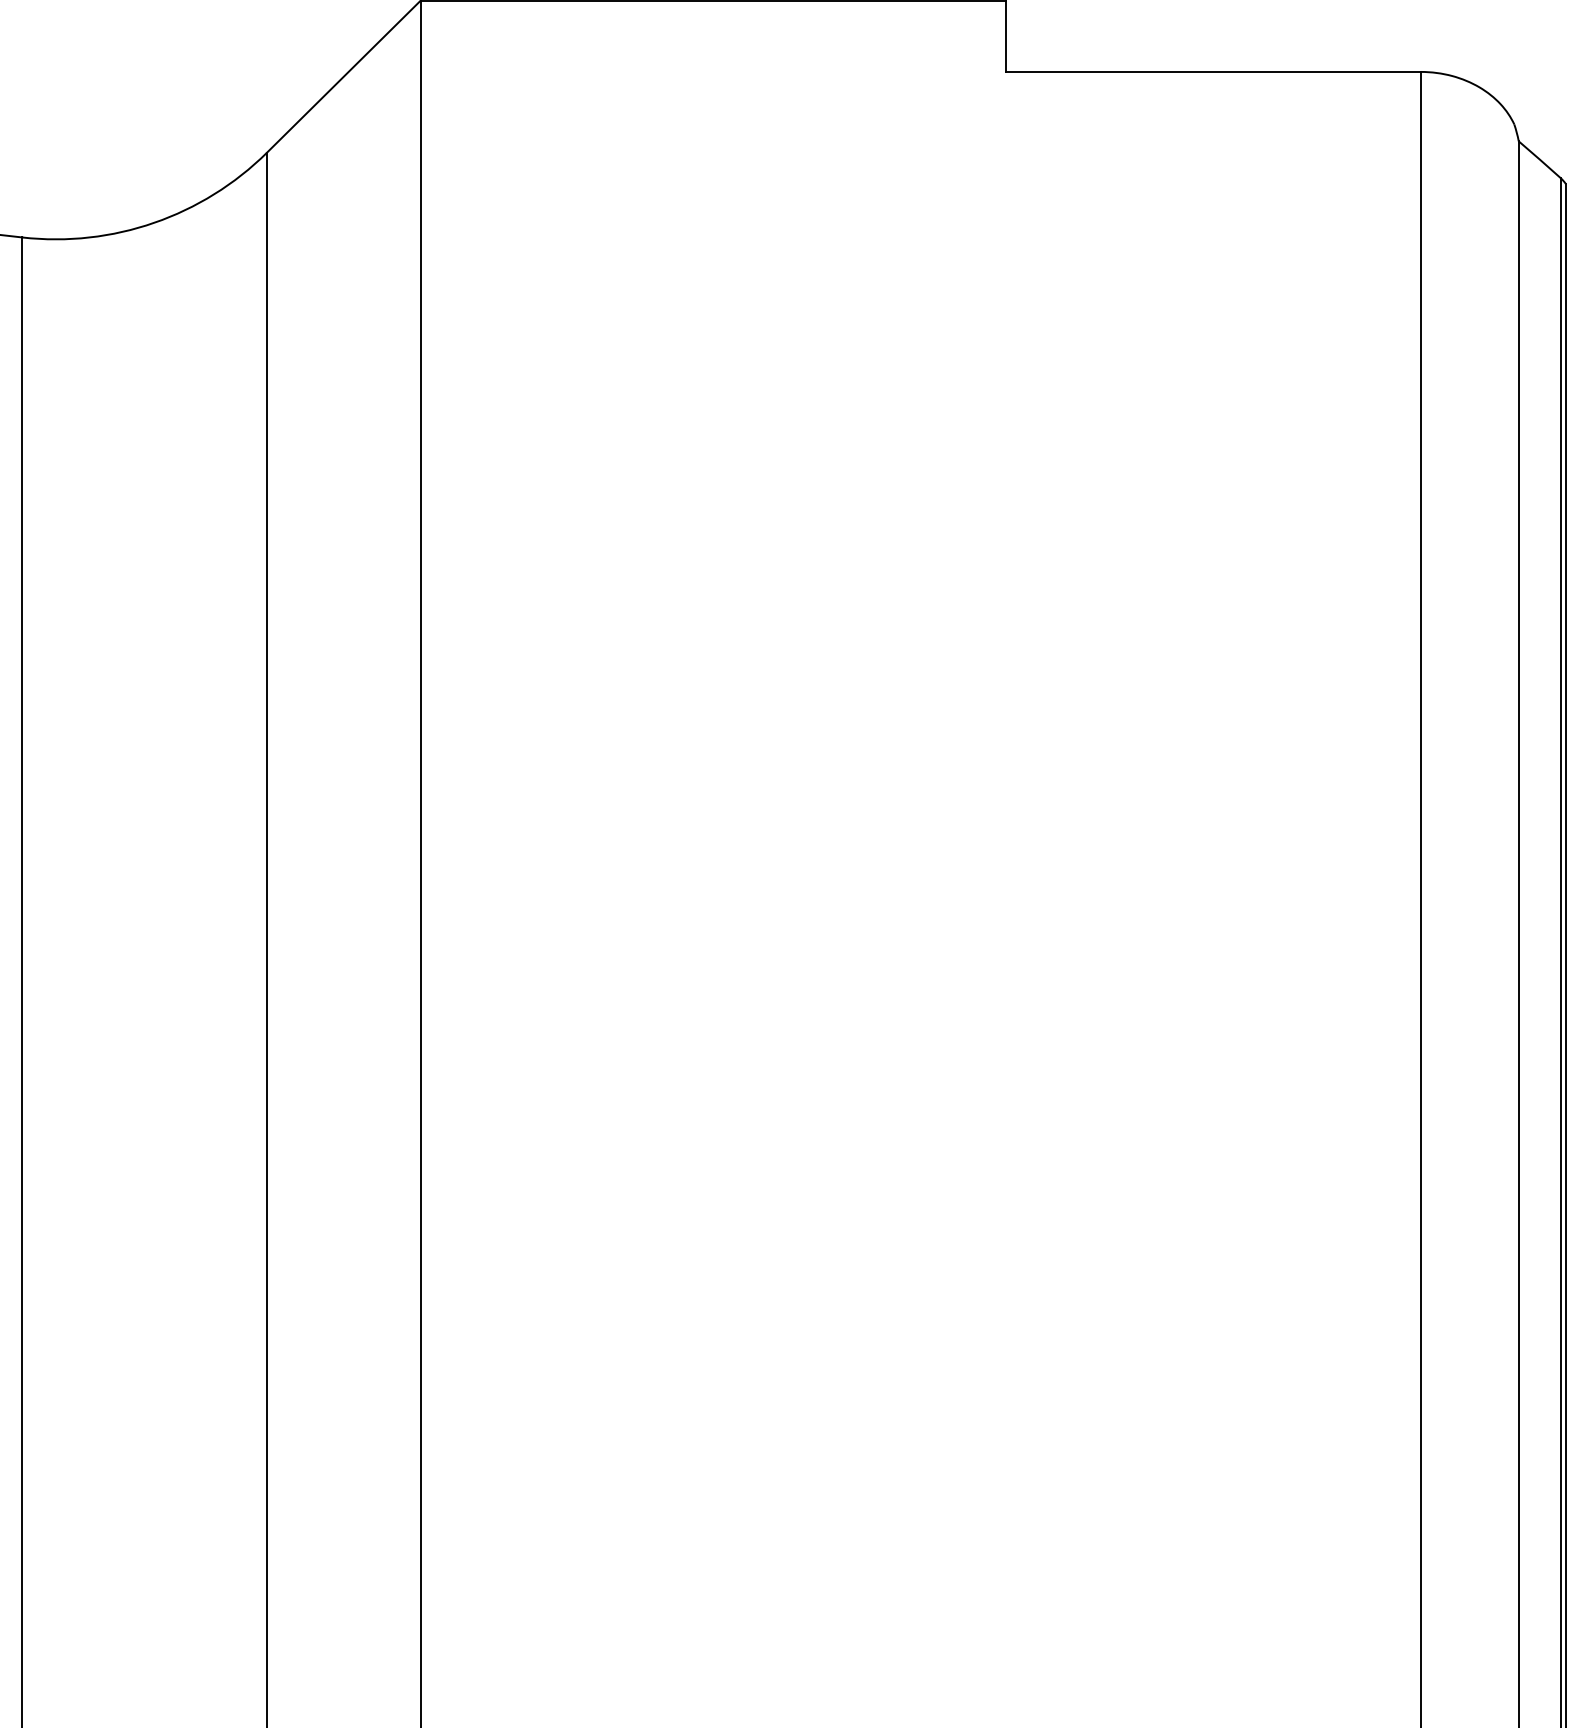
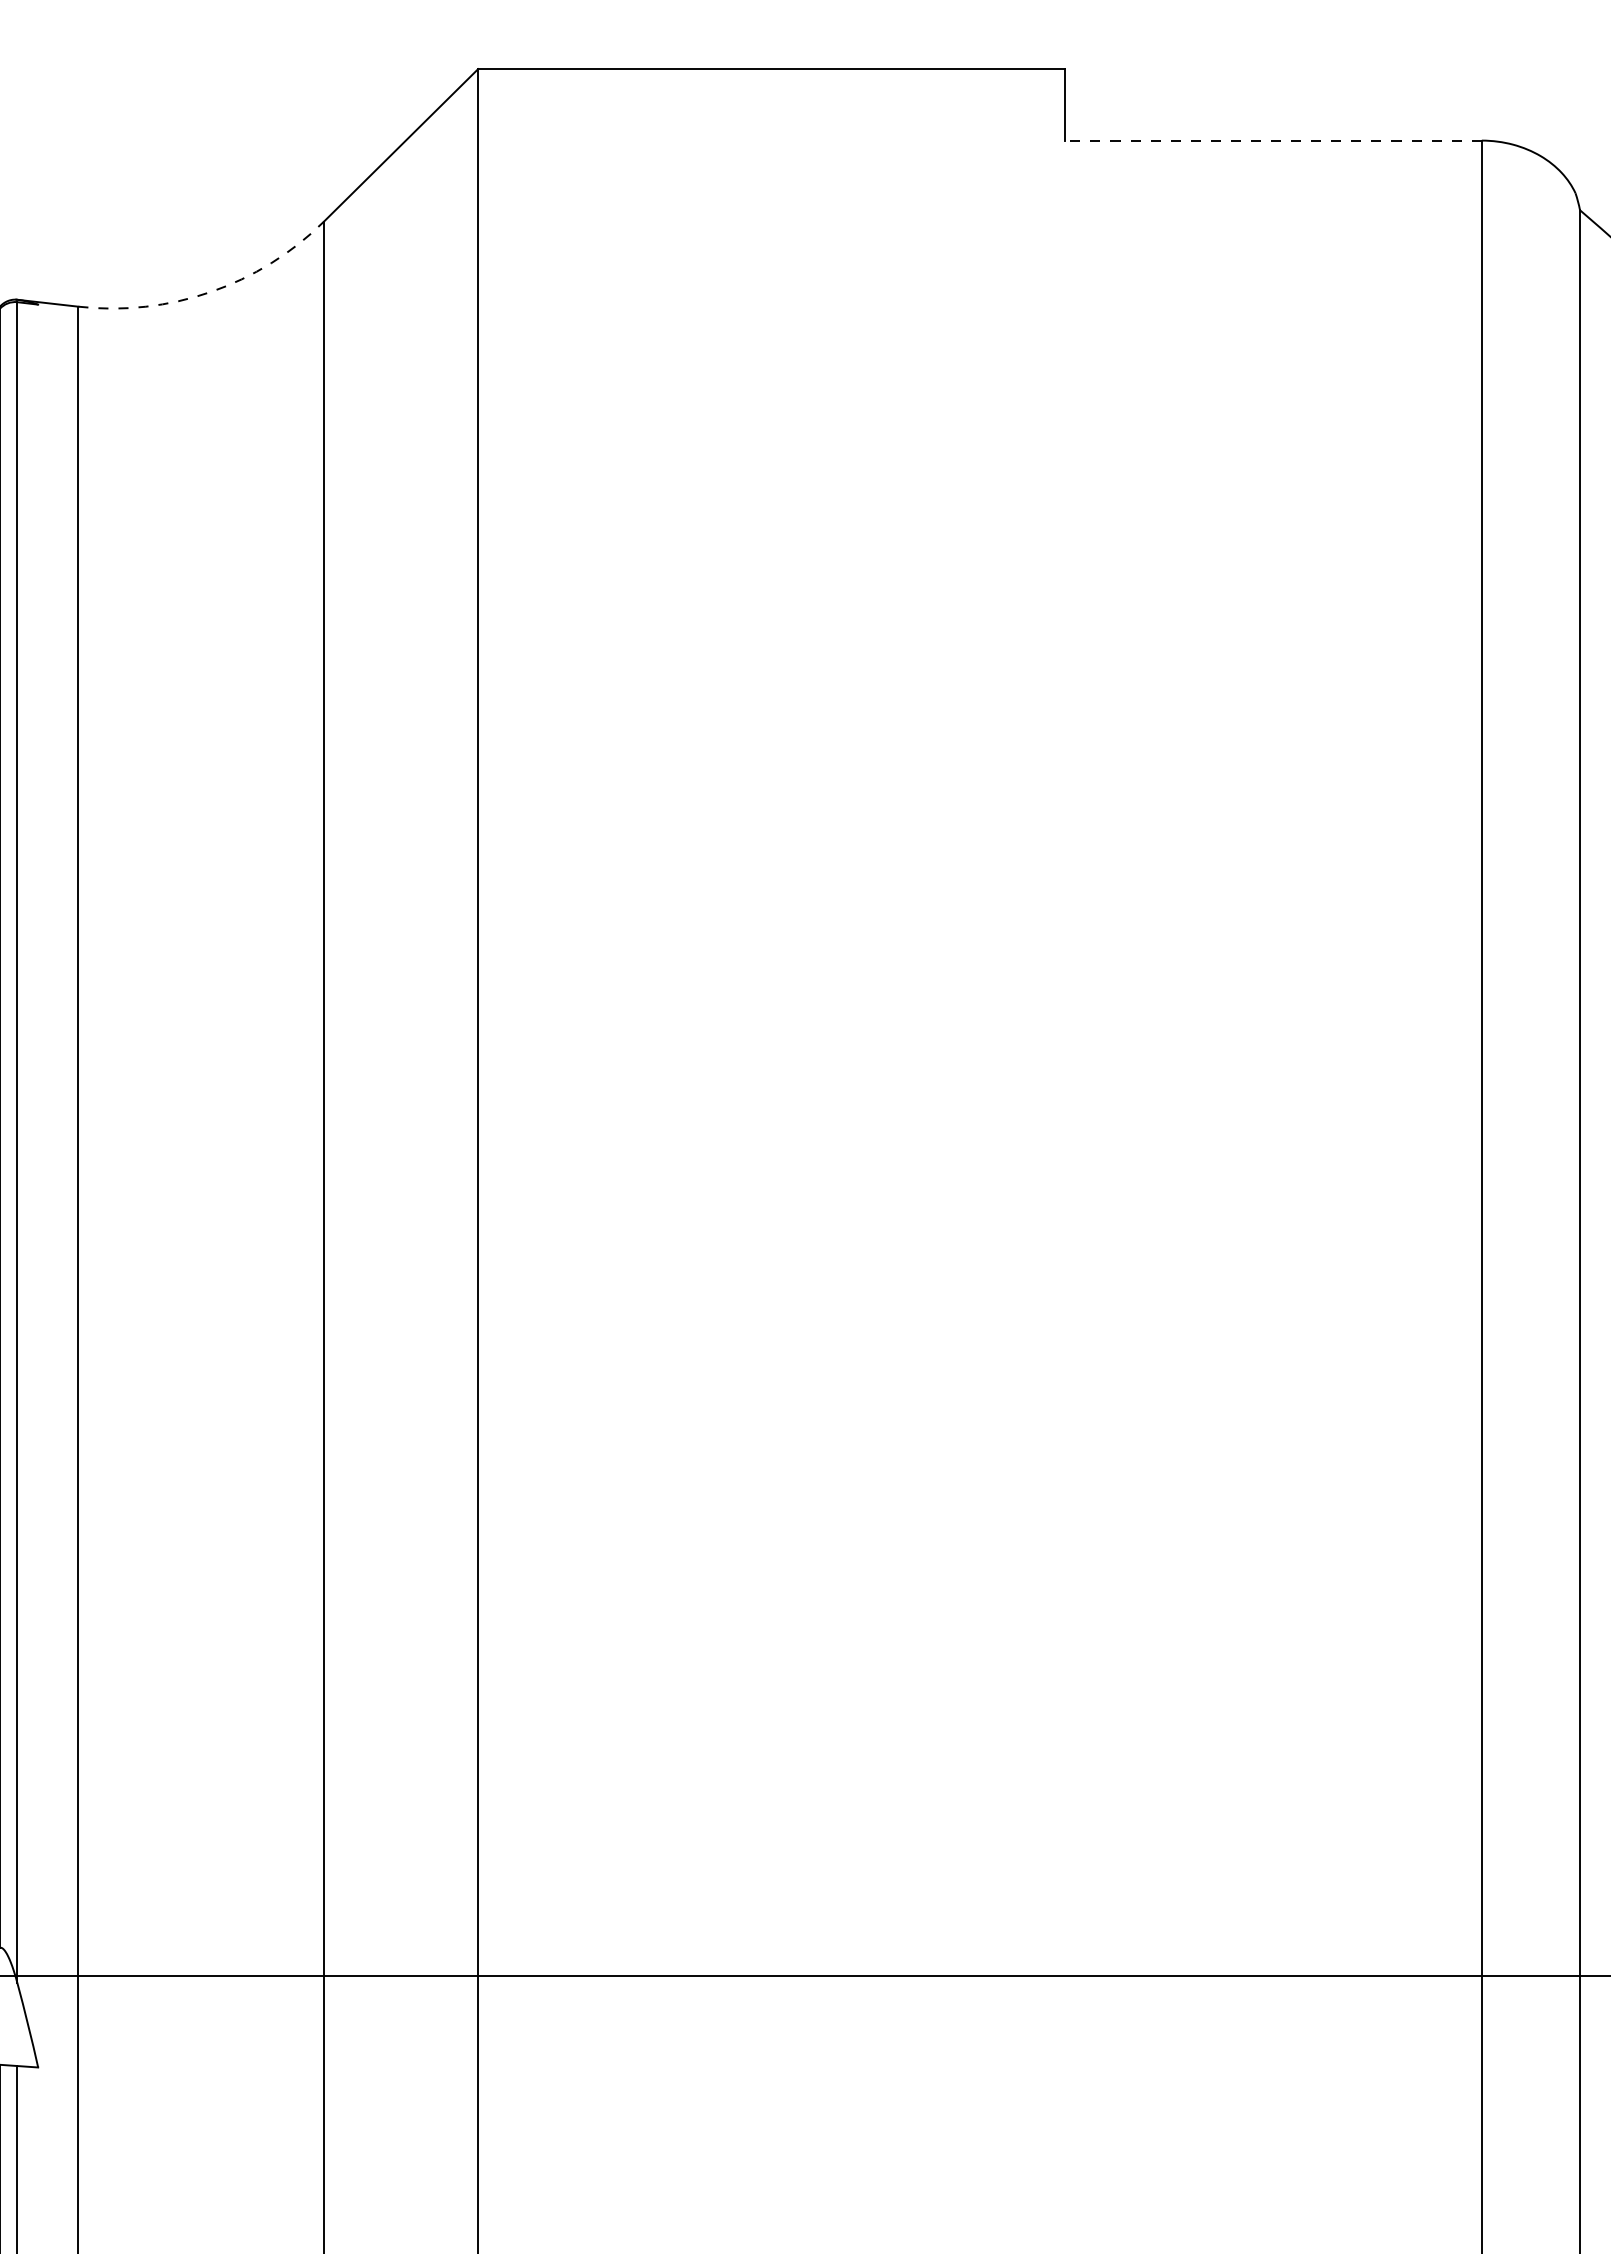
line: (1213, 71) -> (1273, 140), solid -> dashed
arc: (153, 223) -> (210, 292), solid -> dashed

